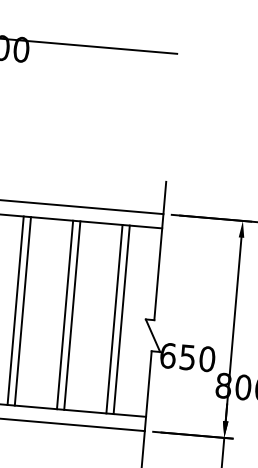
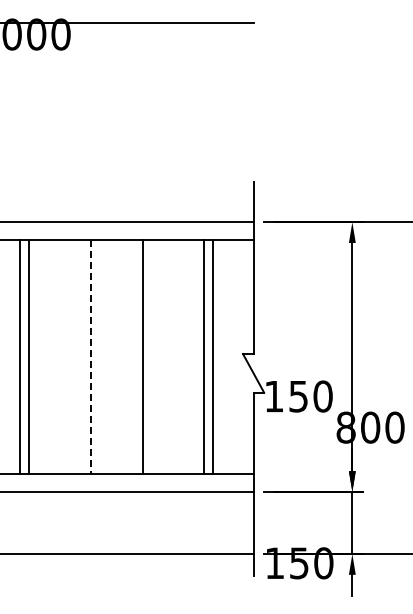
line: (15, 310) -> (81, 356), removed
line: (22, 311) -> (90, 357), solid -> dashed
line: (72, 315) -> (151, 356), removed
text: (168, 355) -> (274, 396), 650 -> 150

